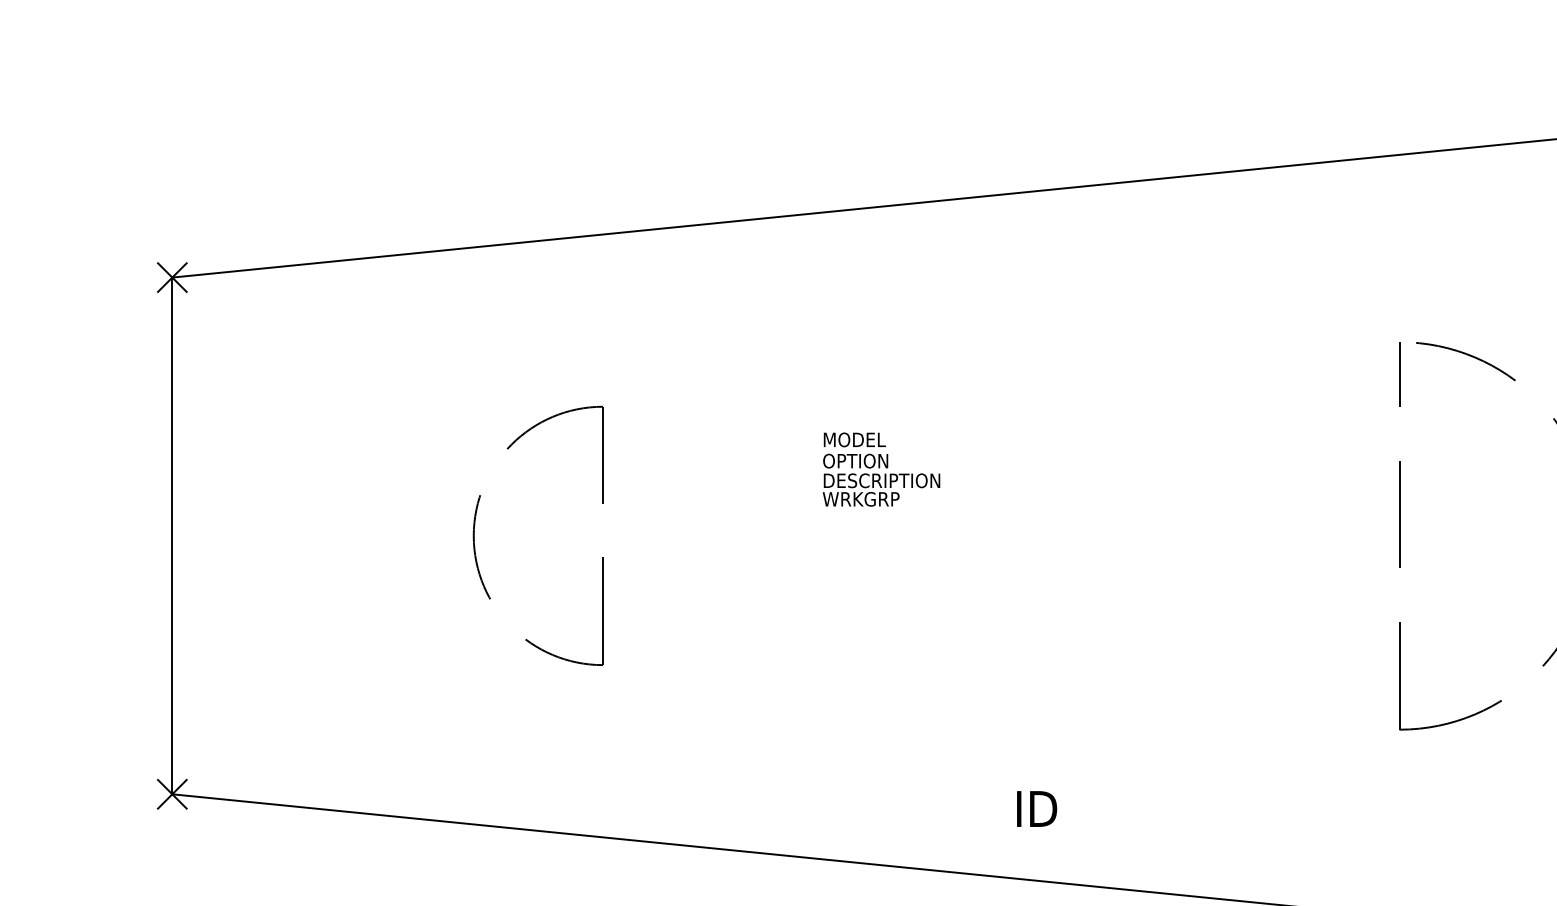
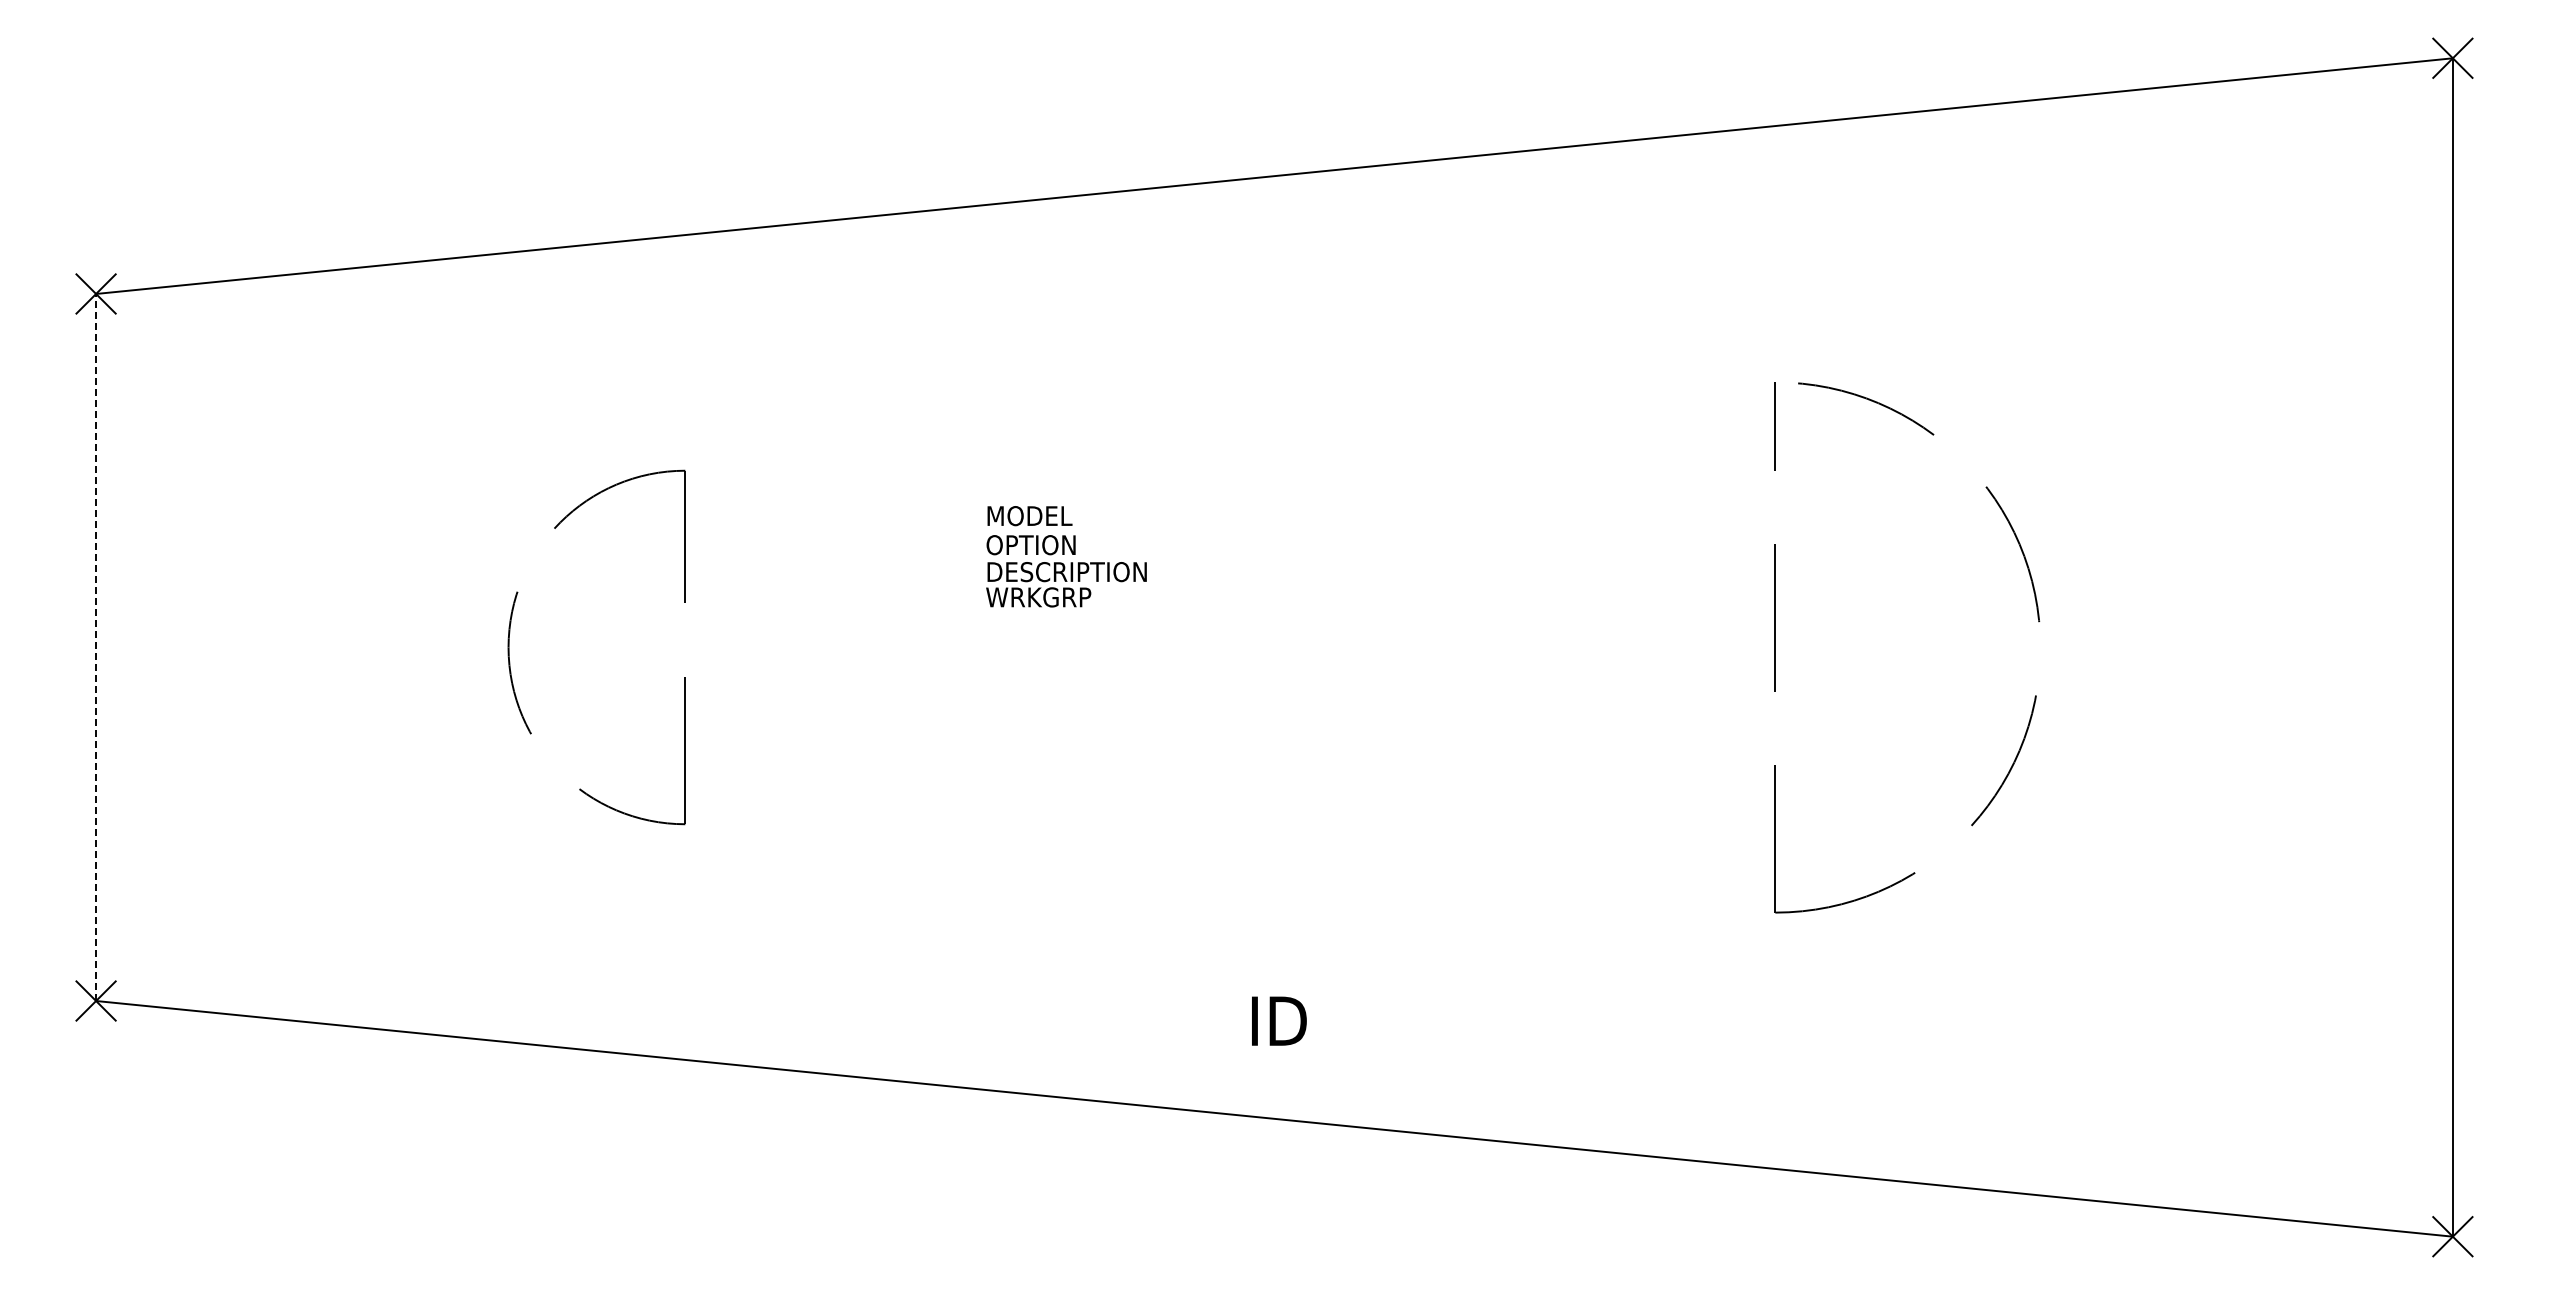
line: (172, 535) -> (96, 647), solid -> dashed

